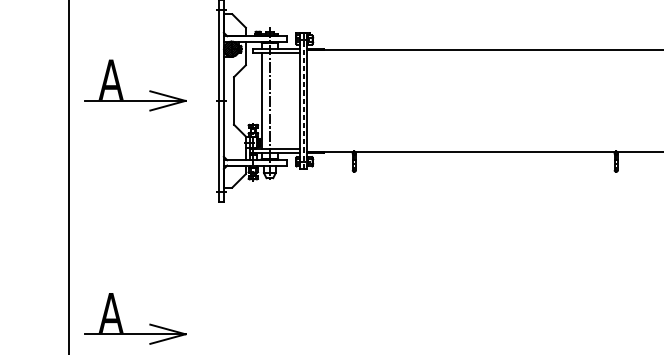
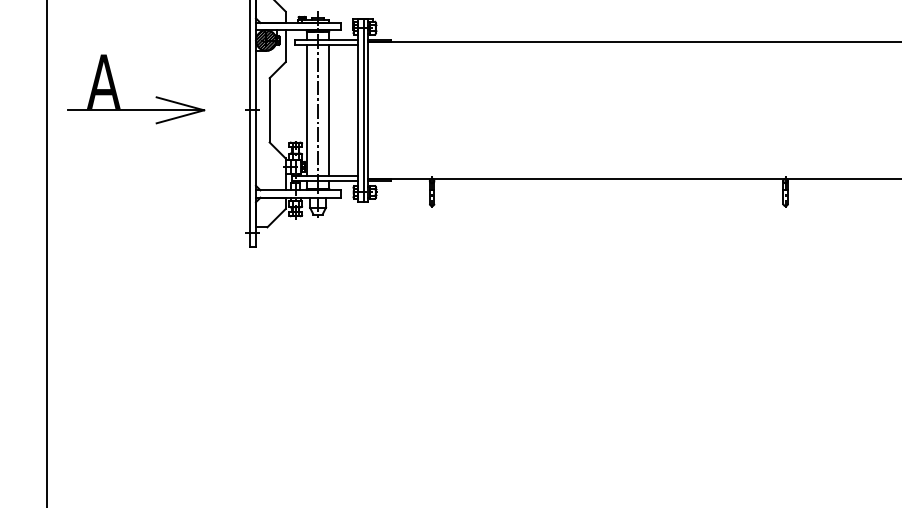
line: (278, 101) -> (329, 110), added
line: (303, 101) -> (363, 110), dashed -> solid
part: (121, 323) -> (117, 410), removed

